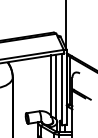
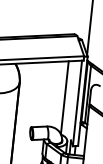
line: (56, 86) -> (70, 99), removed

